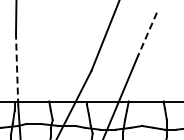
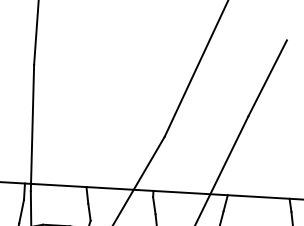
line: (147, 34) -> (267, 77), dashed -> solid
line: (17, 69) -> (33, 126), dashed -> solid

